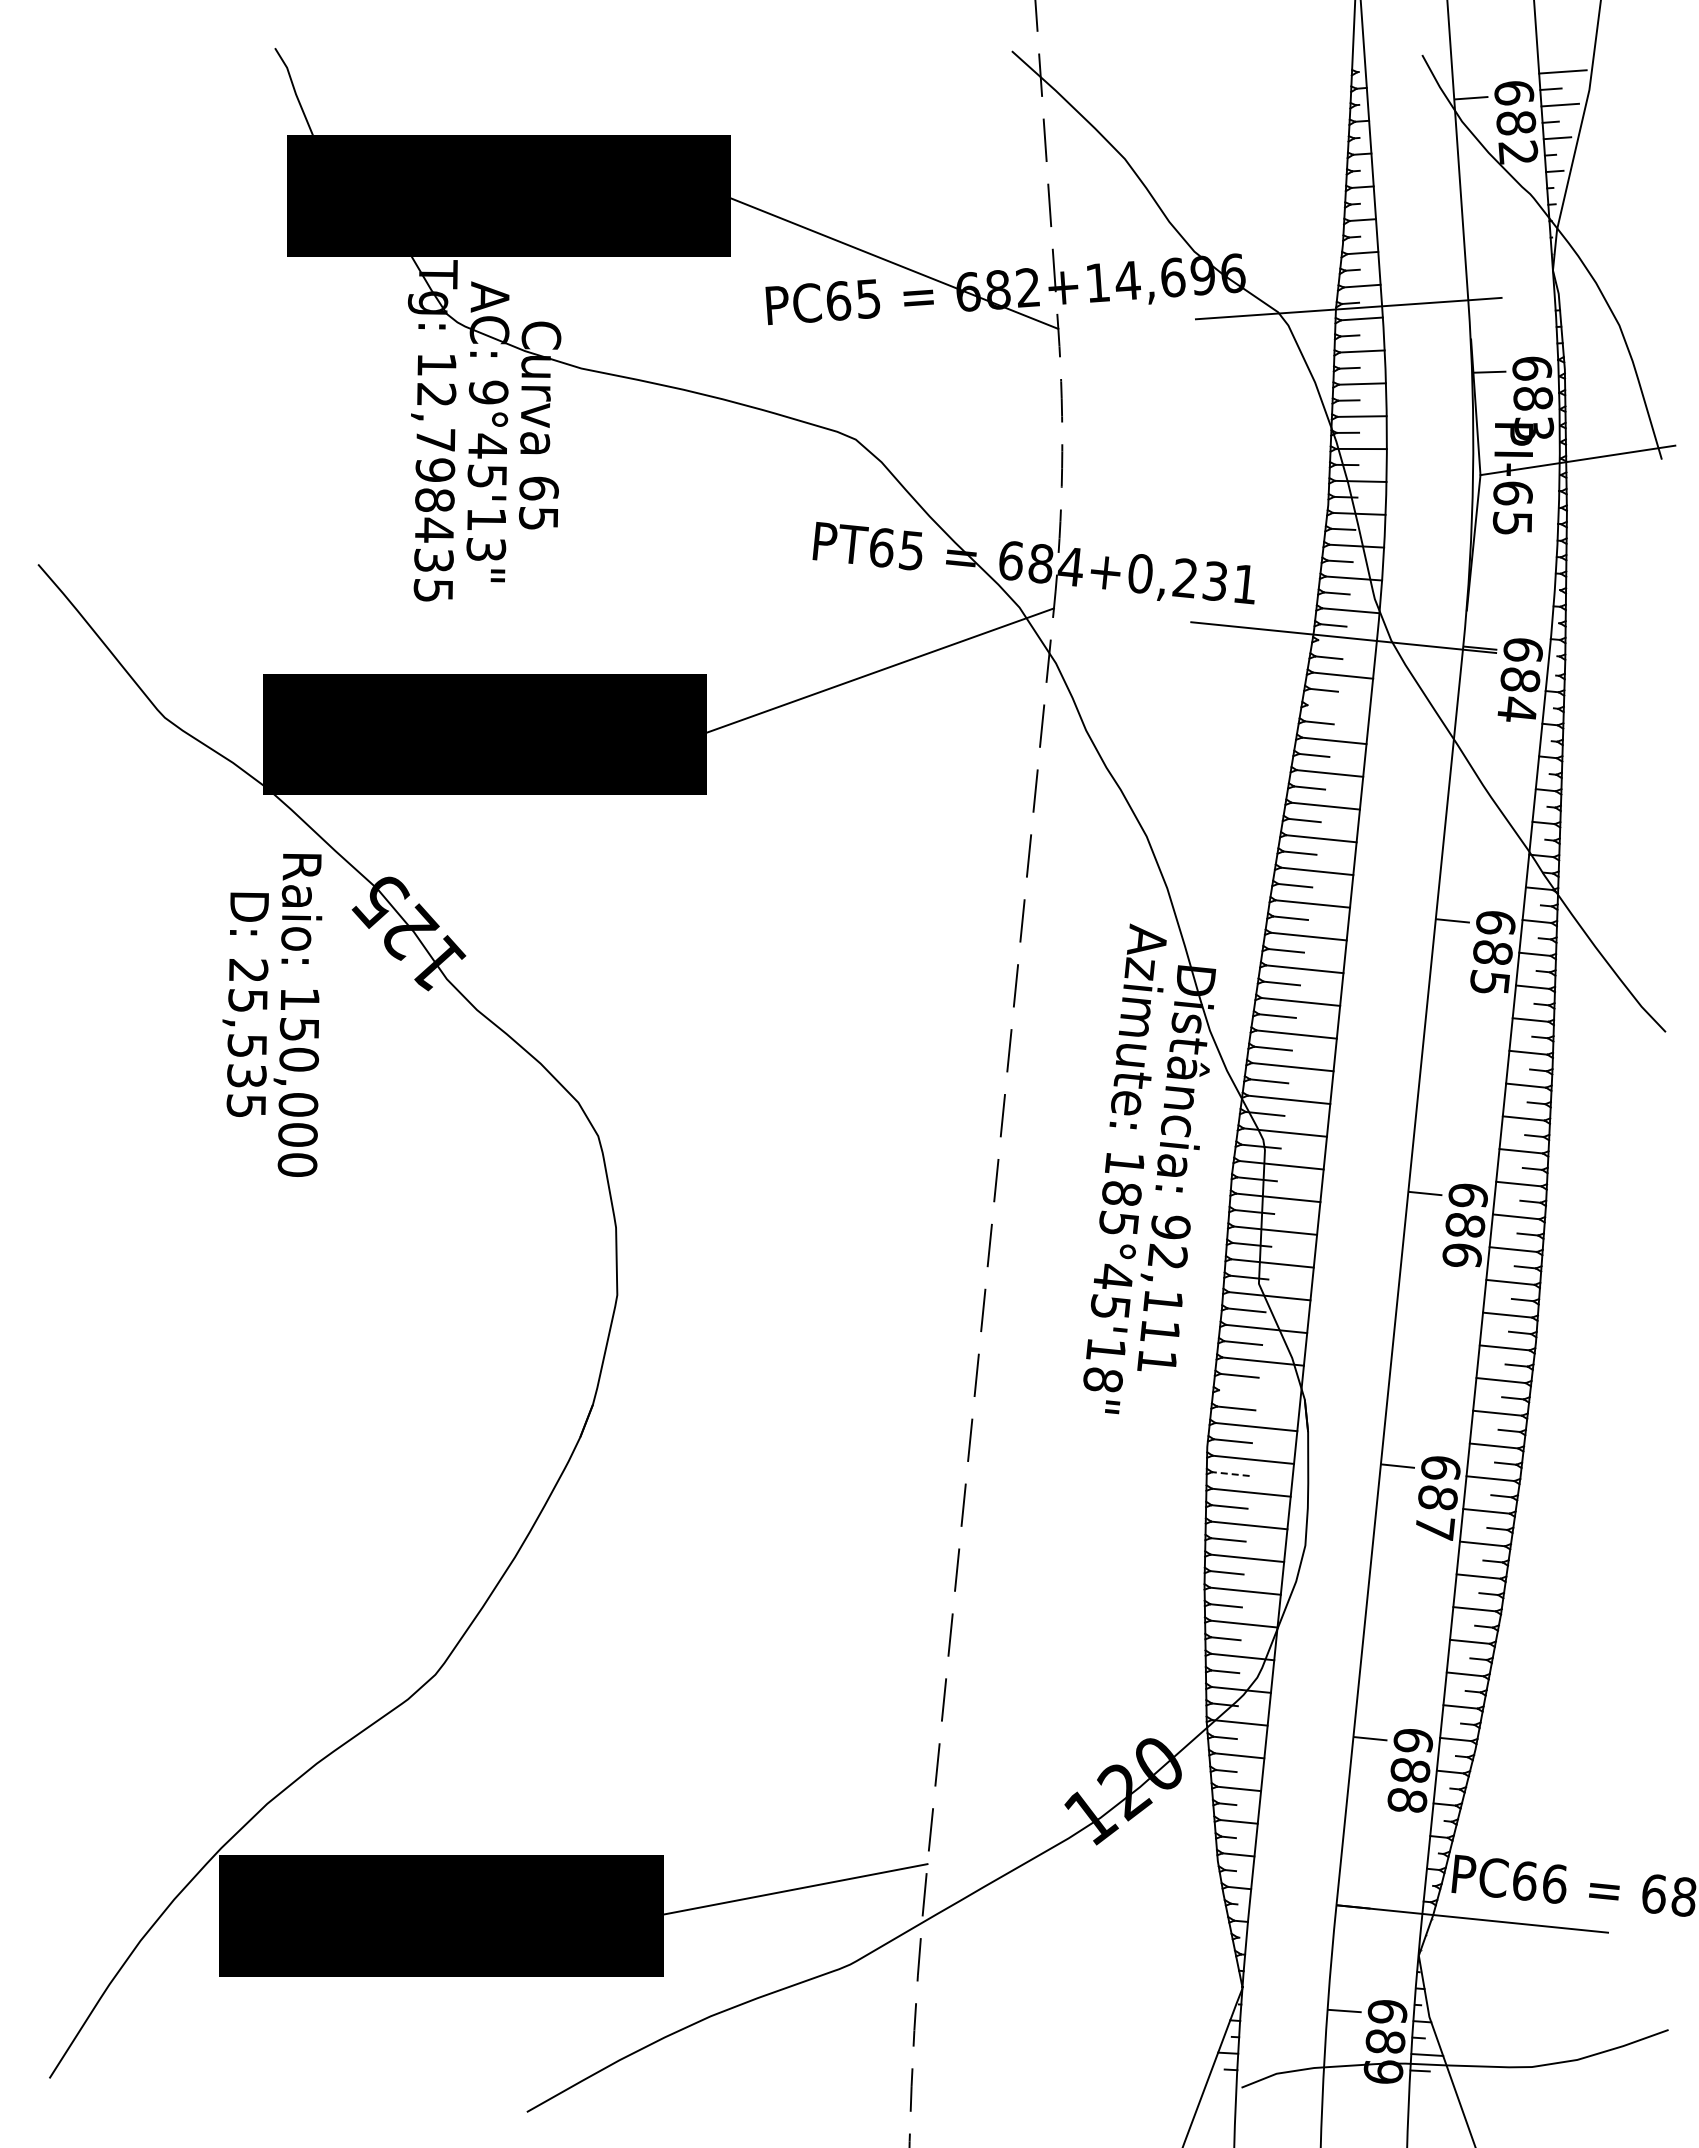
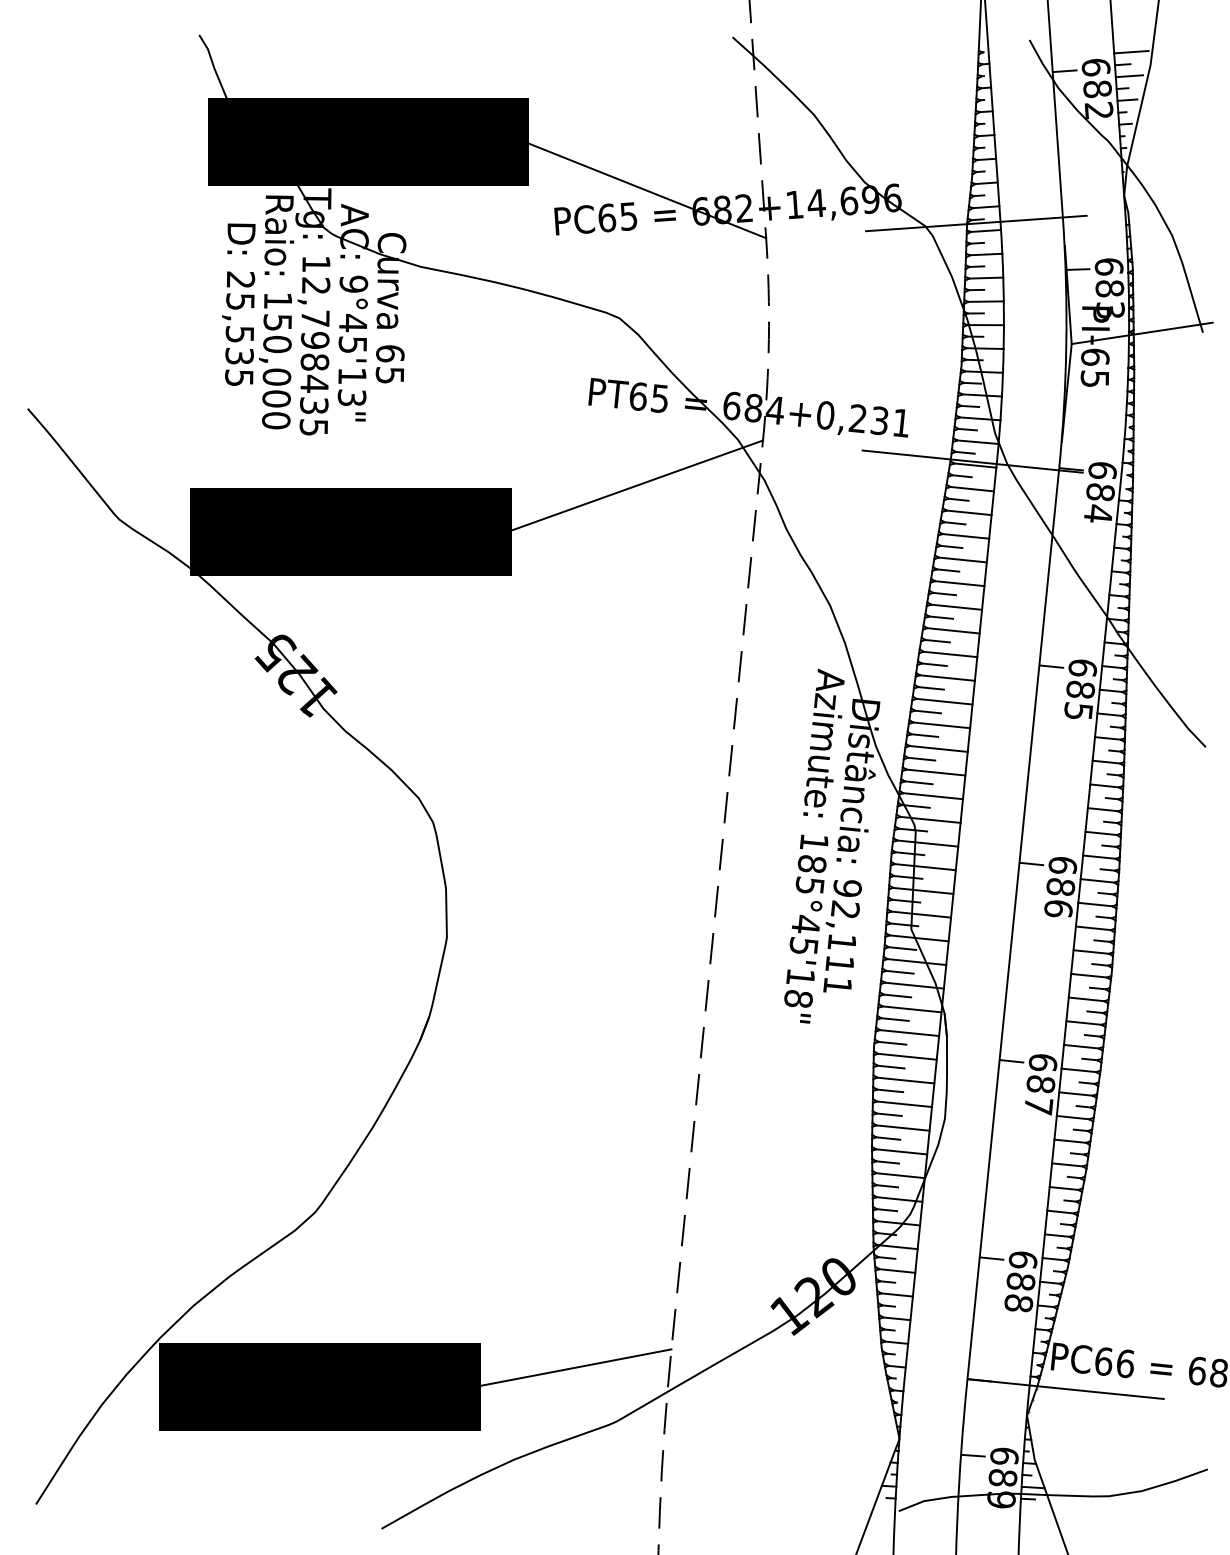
line: (1347, 642) -> (975, 465), added
line: (1338, 708) -> (968, 512), added
text: (272, 1015) -> (258, 312), moved
line: (1259, 1394) -> (911, 1009), added
line: (1230, 1474) -> (890, 1067), dashed -> solid

